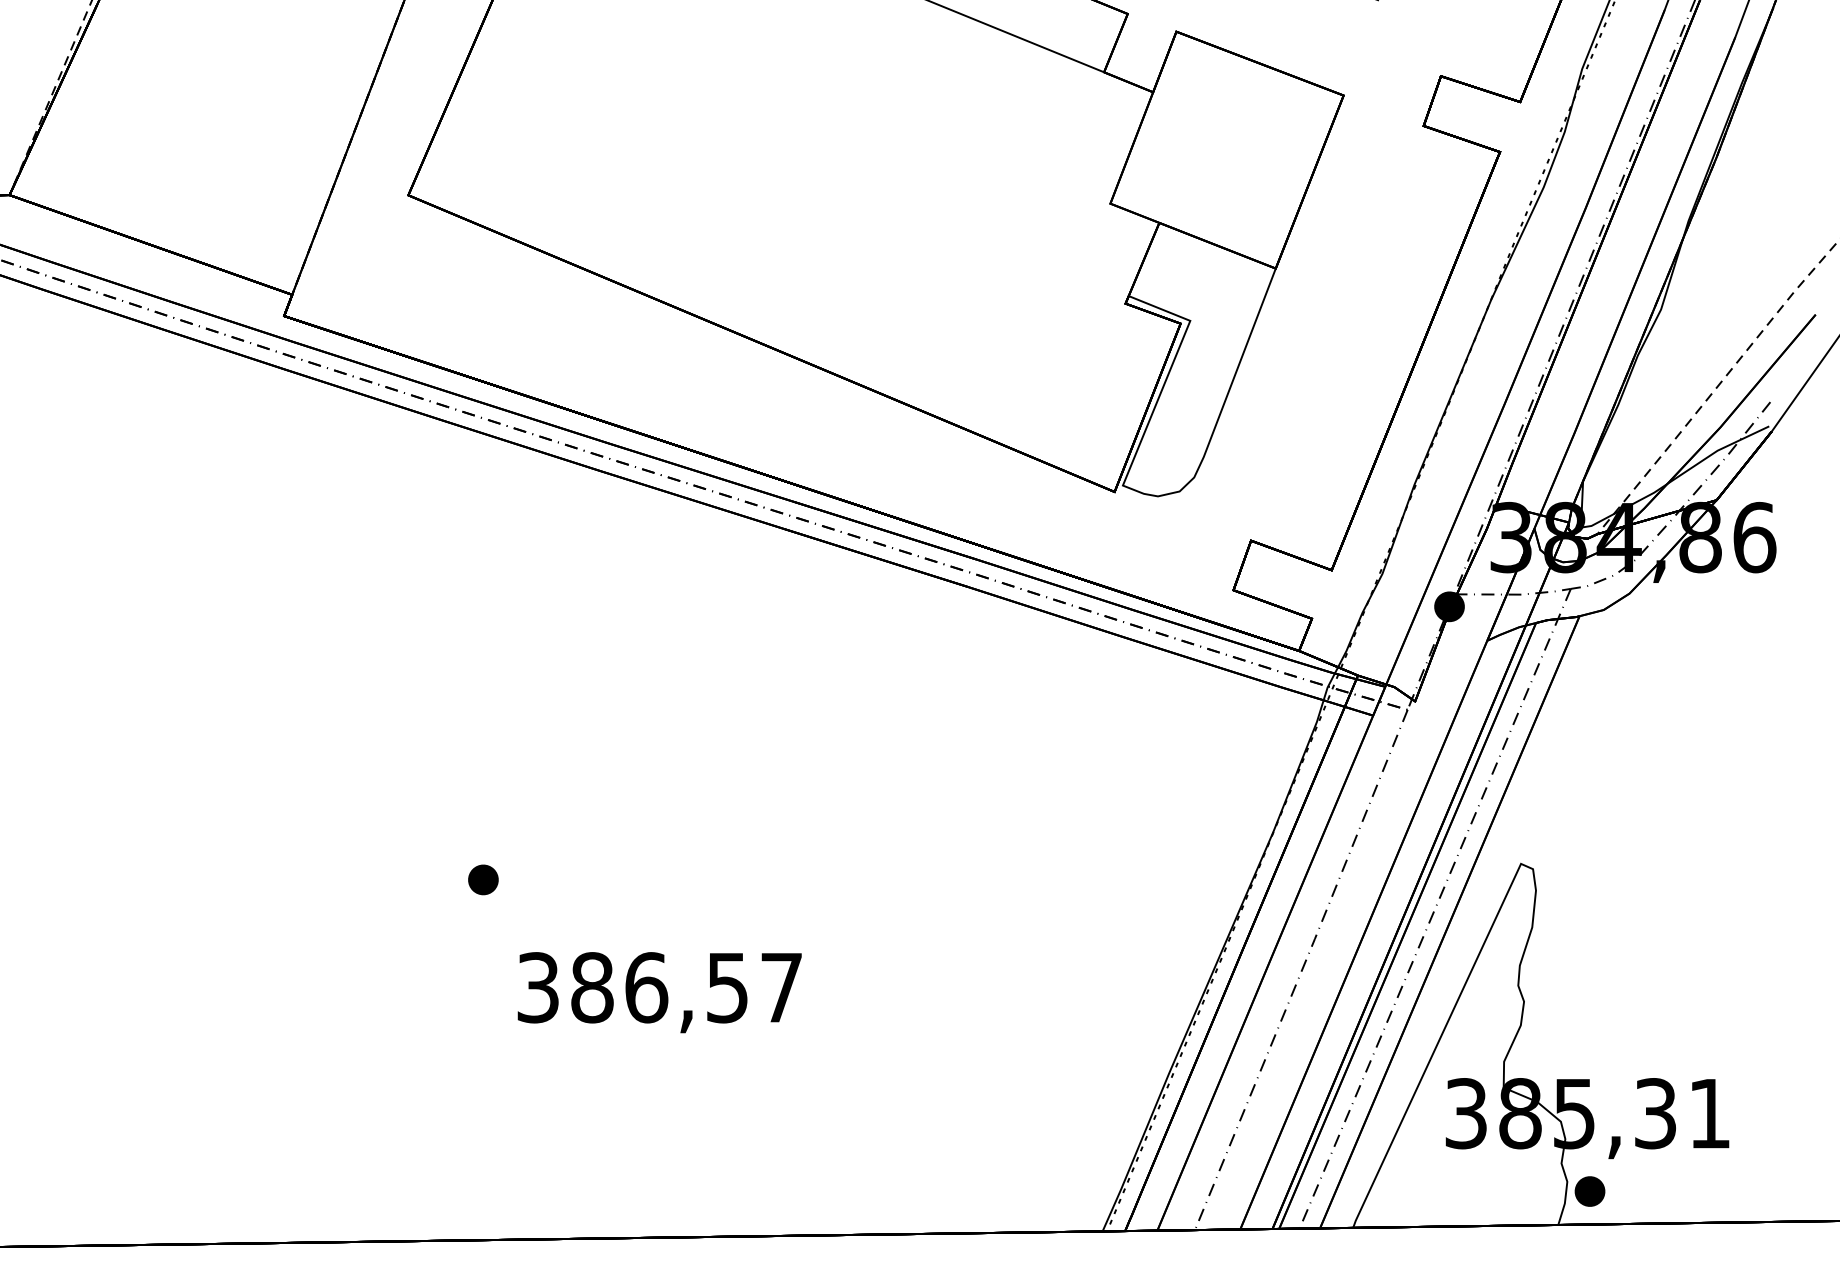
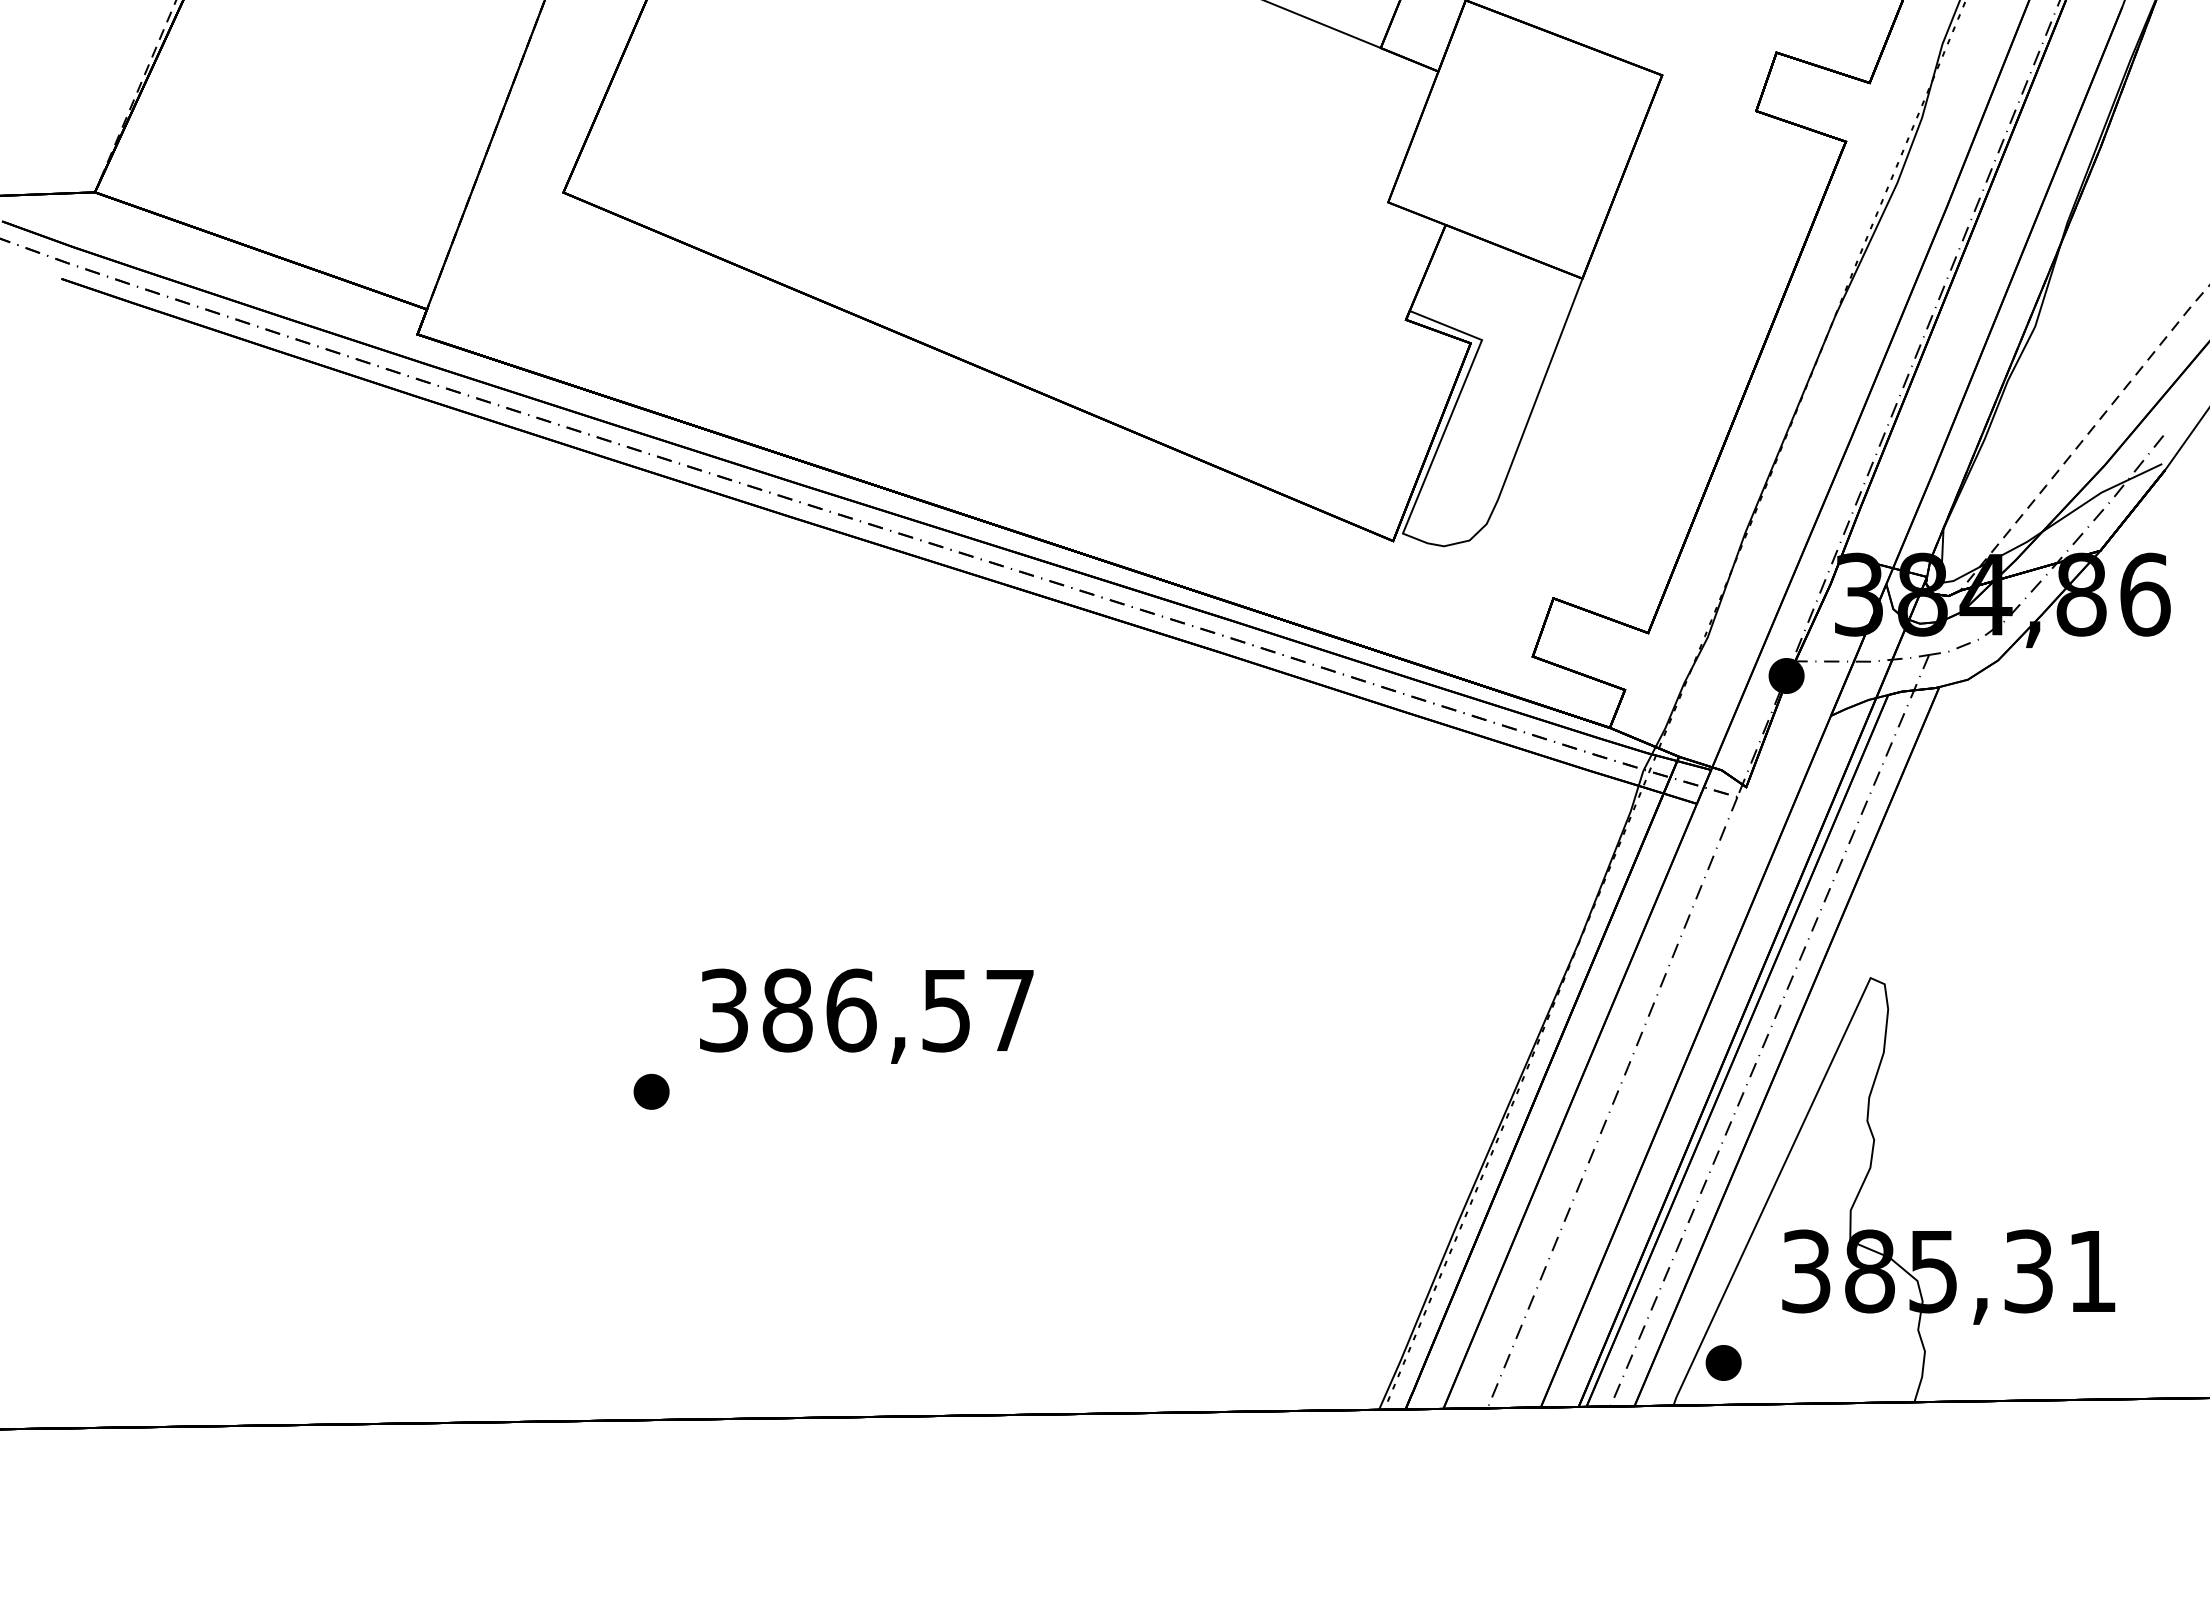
part: (483, 879) -> (651, 1091), moved
text: (659, 991) -> (866, 1015), moved
part: (1589, 1191) -> (1723, 1362), moved

